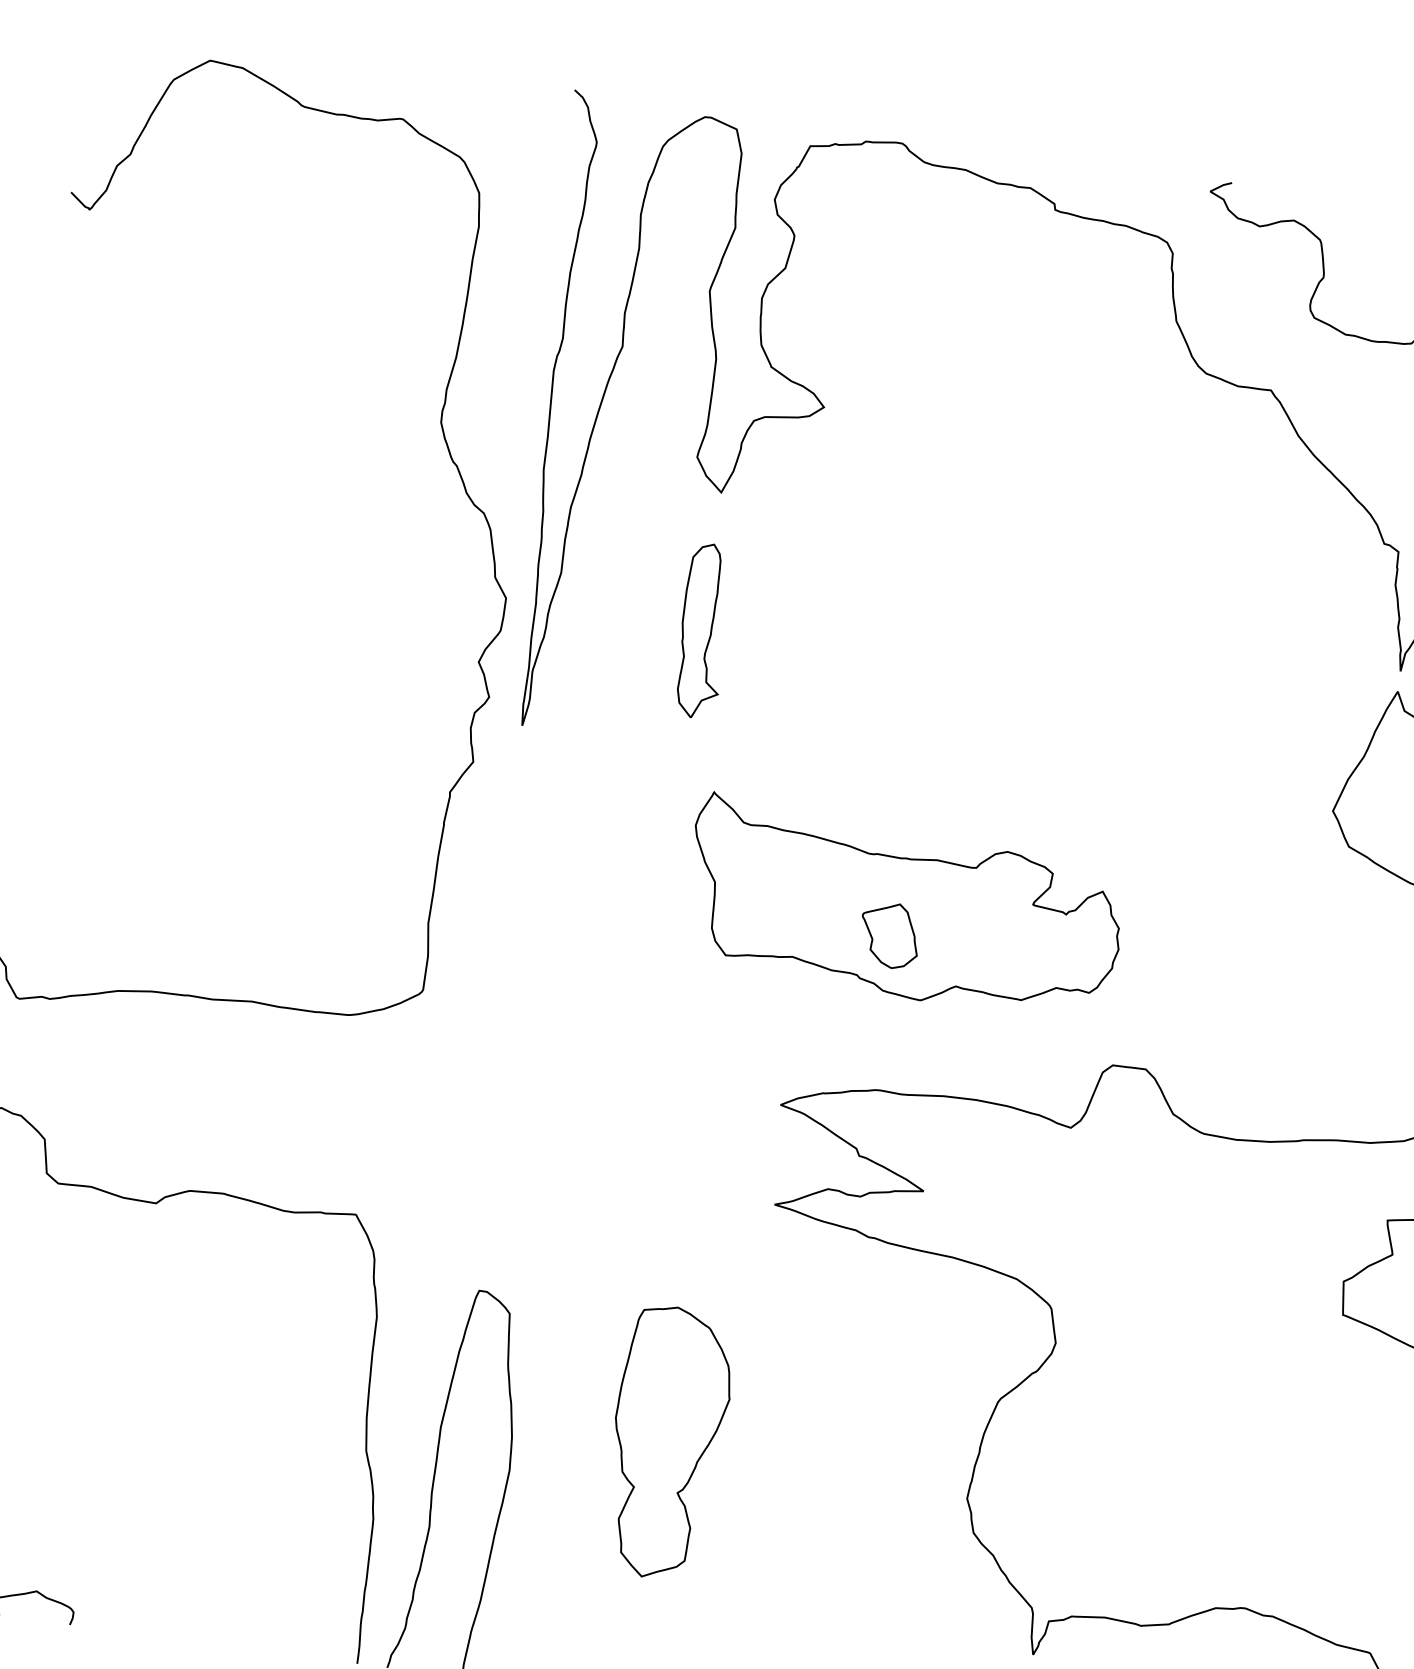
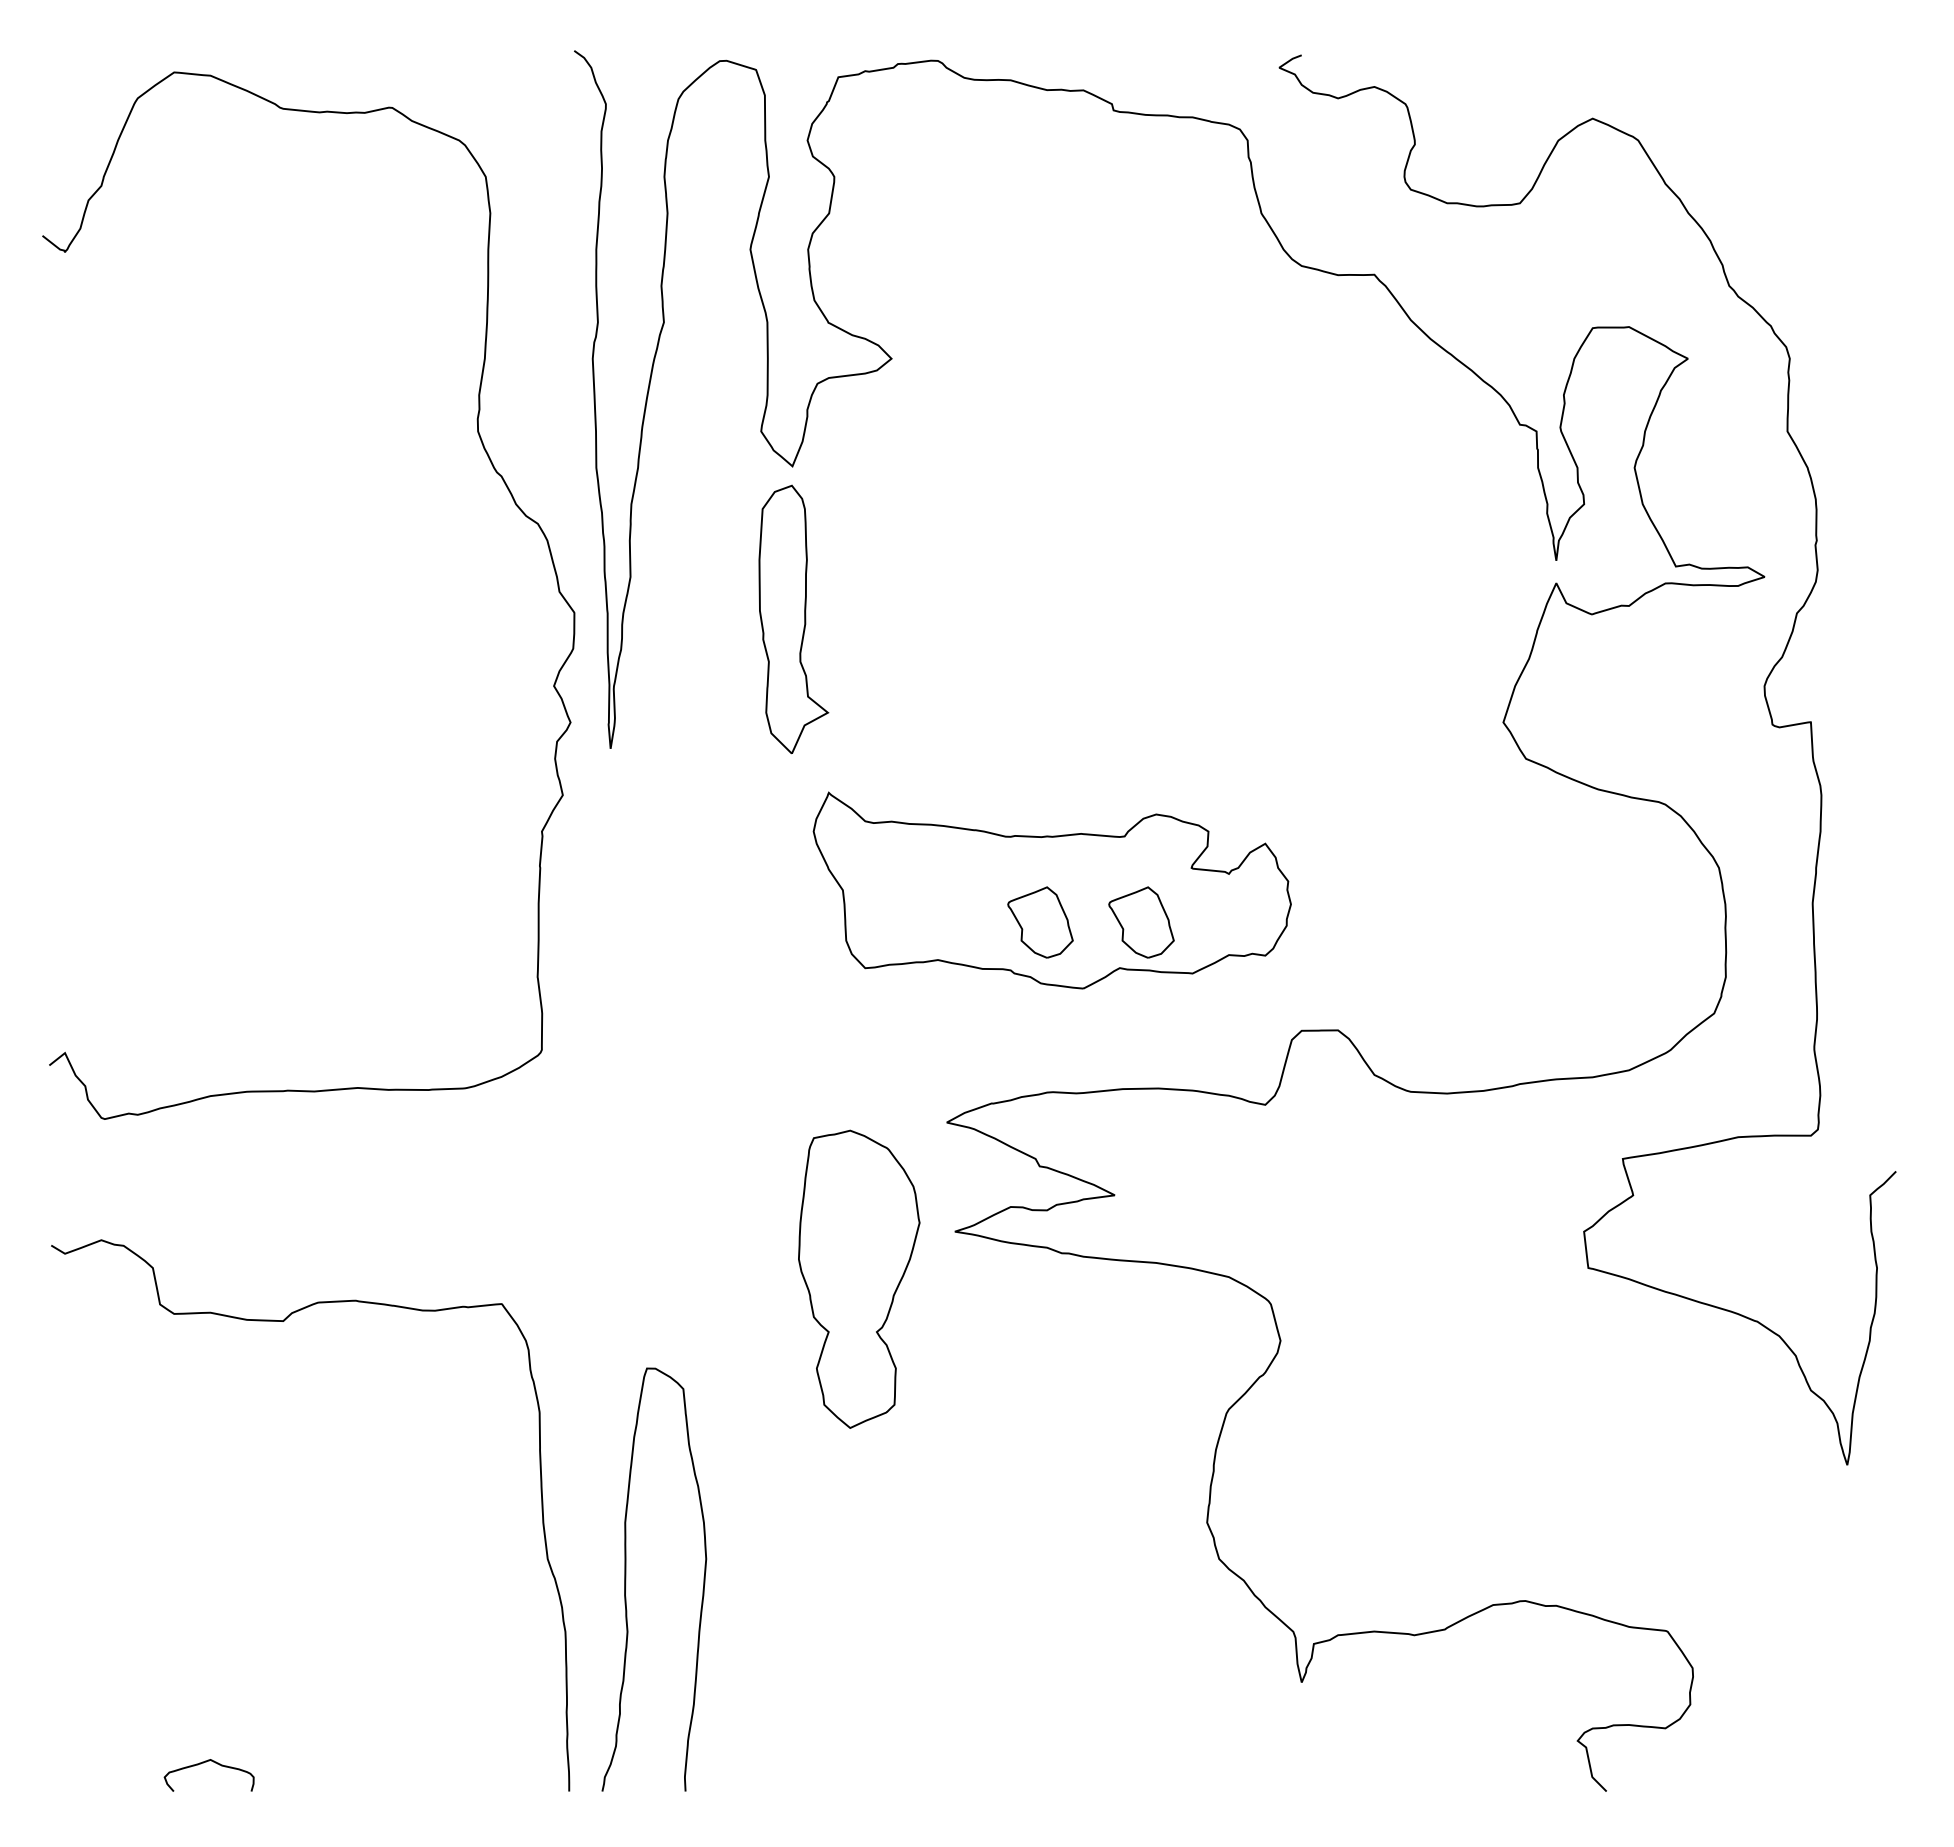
part: (703, 631) -> (793, 619), size x1.4
part: (981, 947) -> (1141, 922), added
part: (668, 1442) -> (859, 1278), moved

